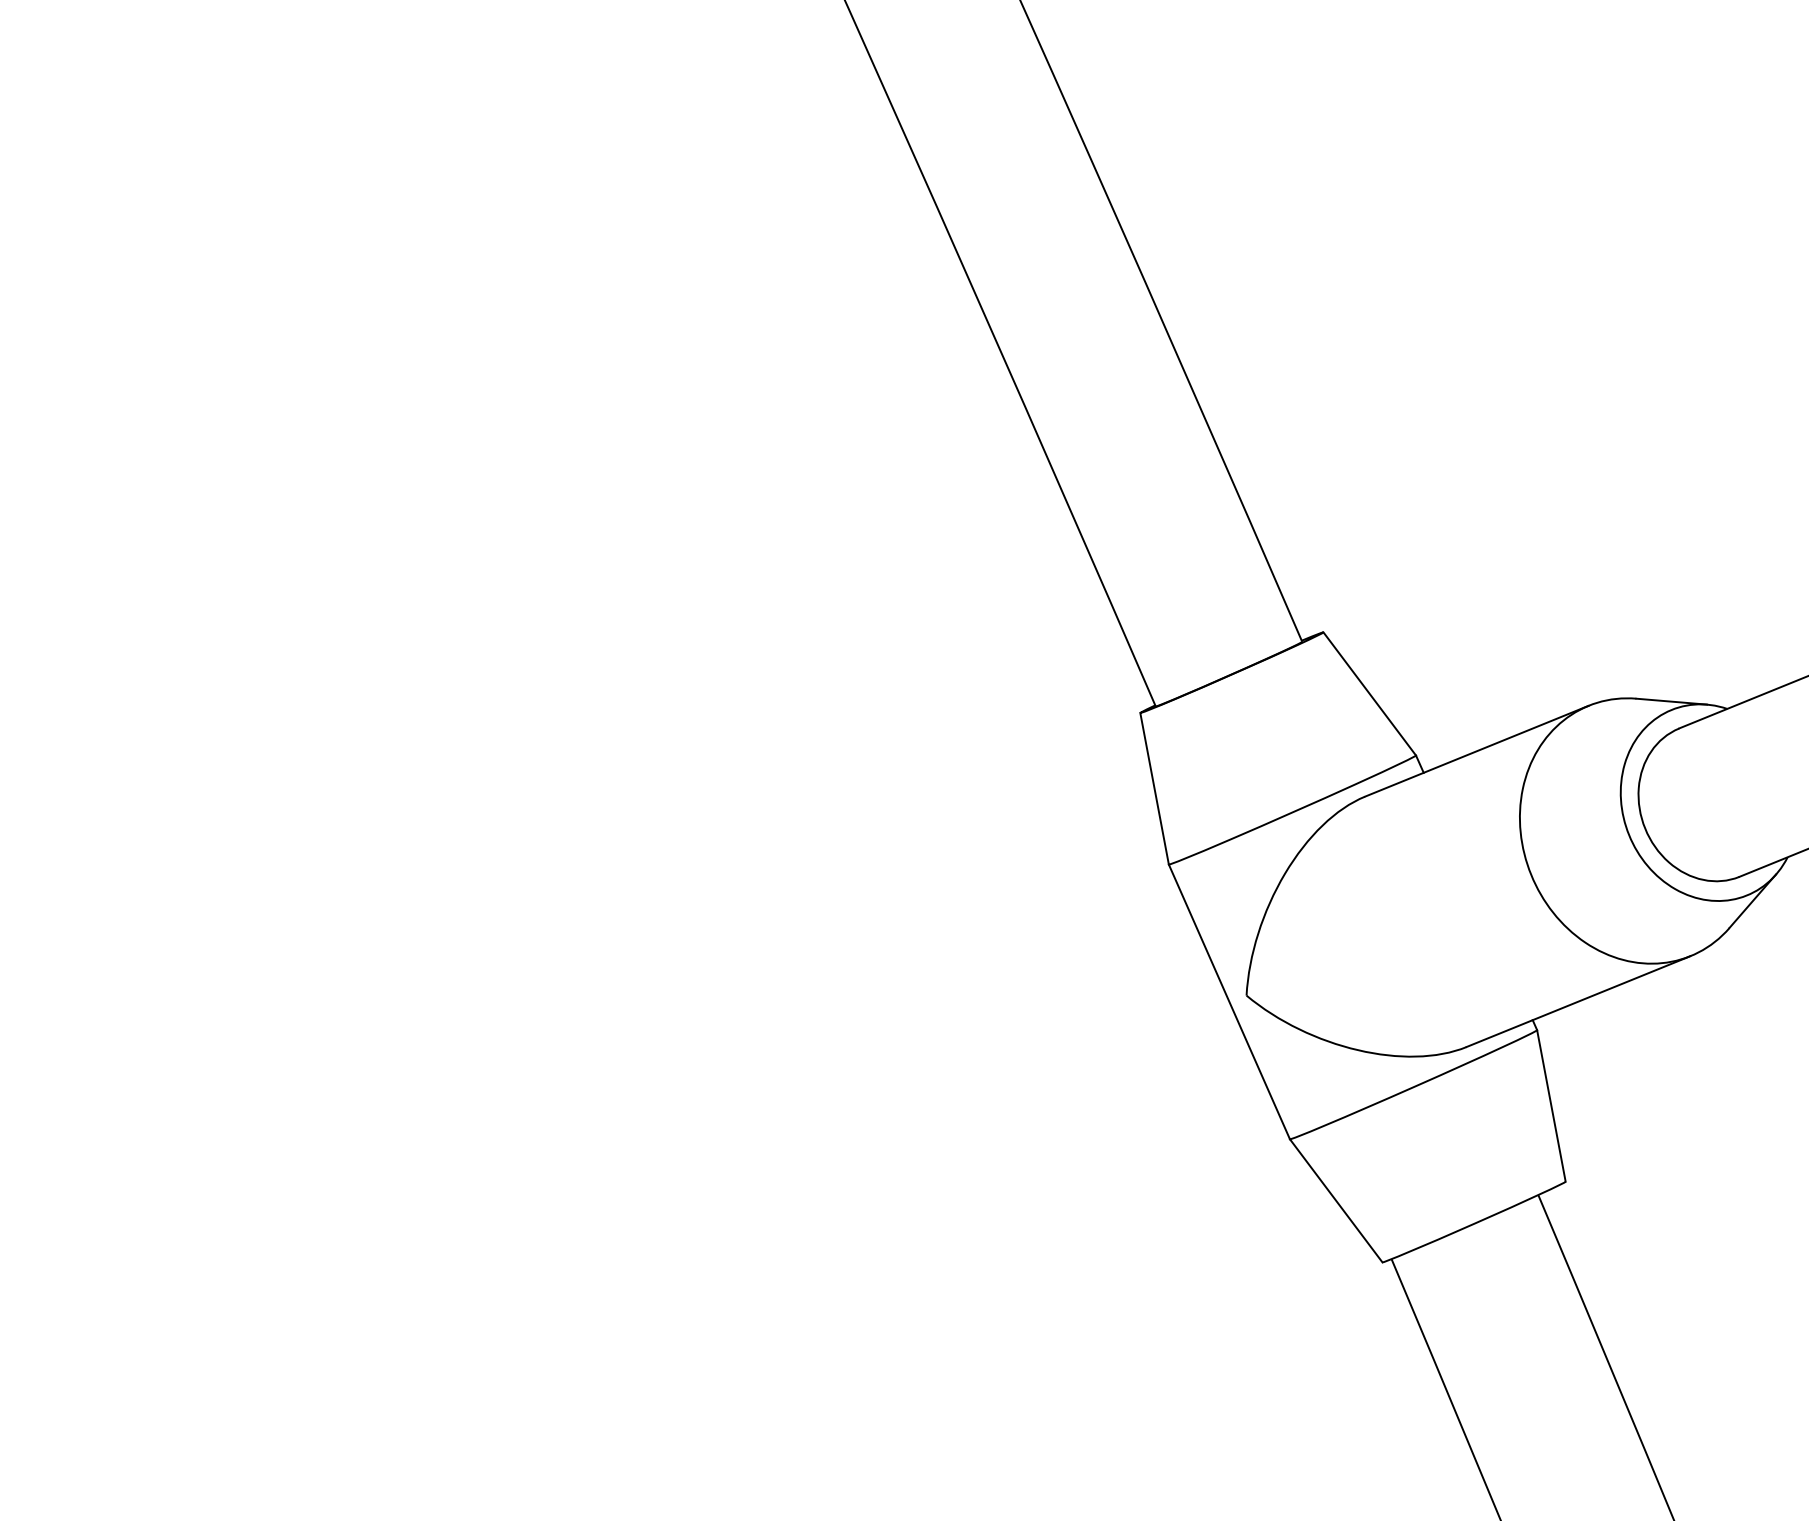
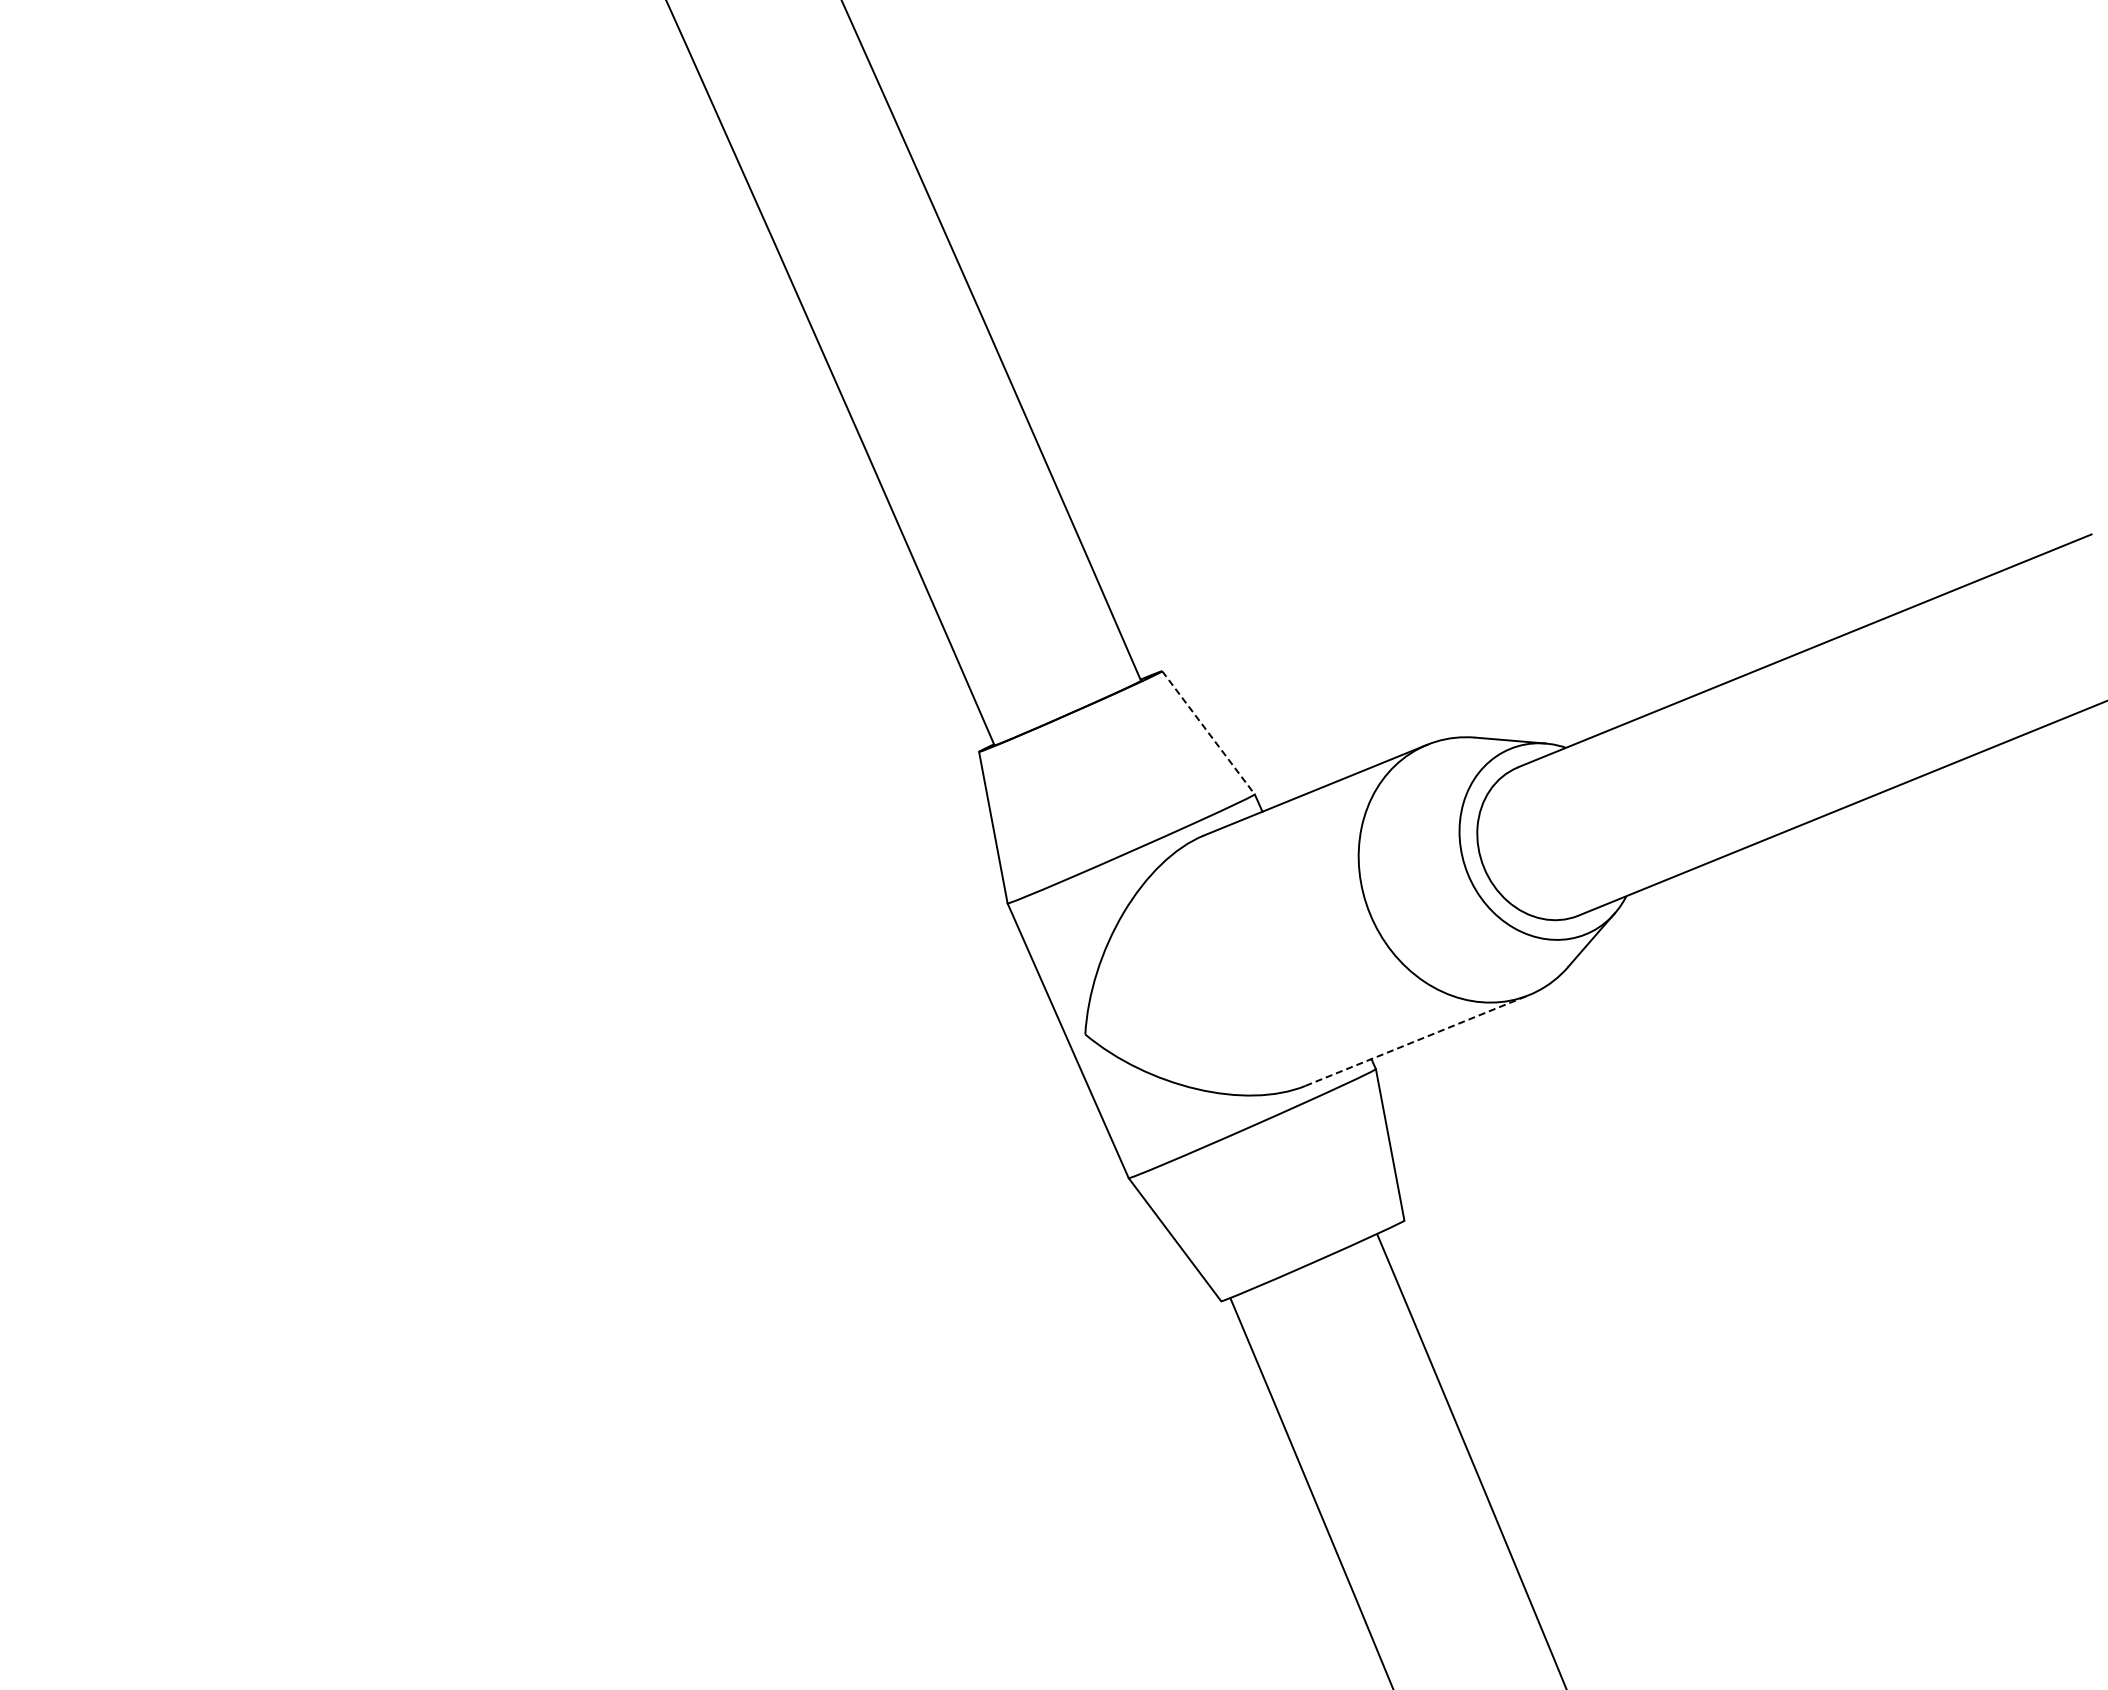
line: (1369, 694) -> (1208, 733), solid -> dashed
line: (1578, 1001) -> (1417, 1040), solid -> dashed

